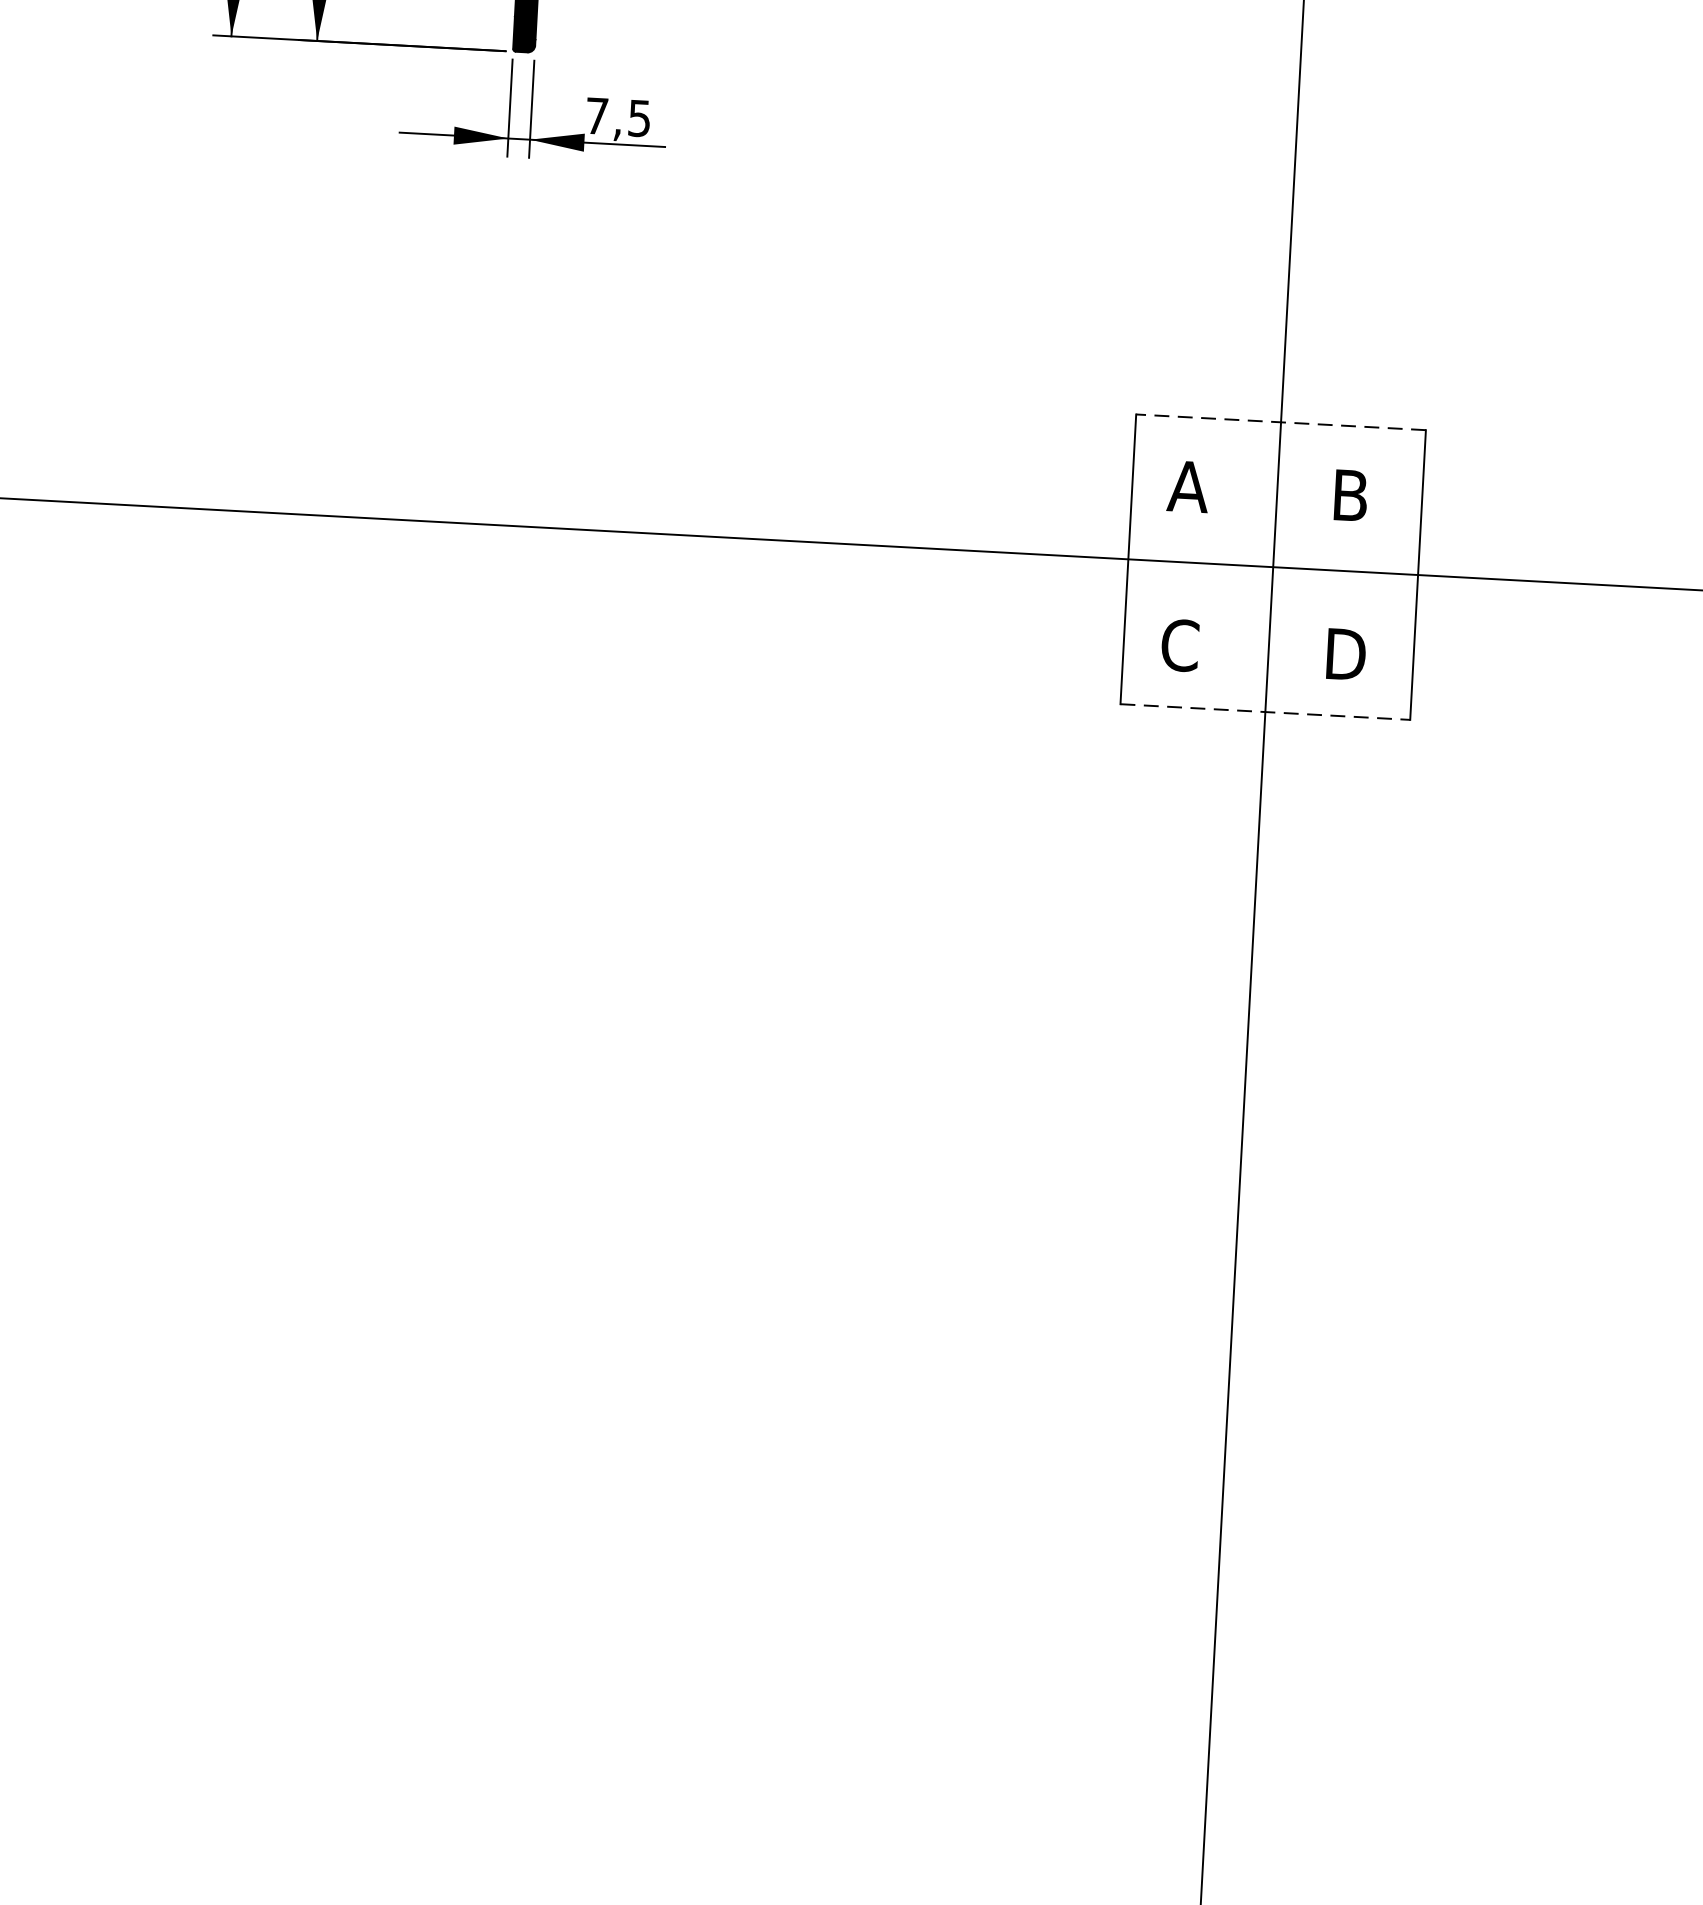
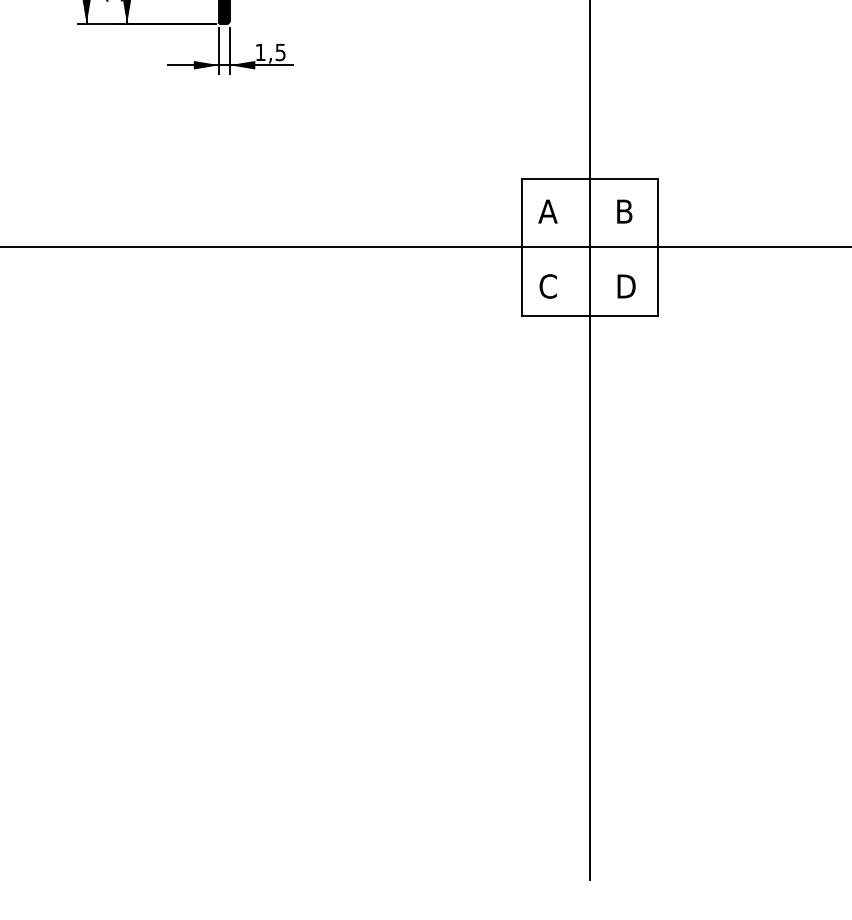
text: (596, 114) -> (260, 51), 7,5 -> 1,5
line: (1280, 421) -> (589, 178), dashed -> solid
line: (1266, 711) -> (590, 315), dashed -> solid

